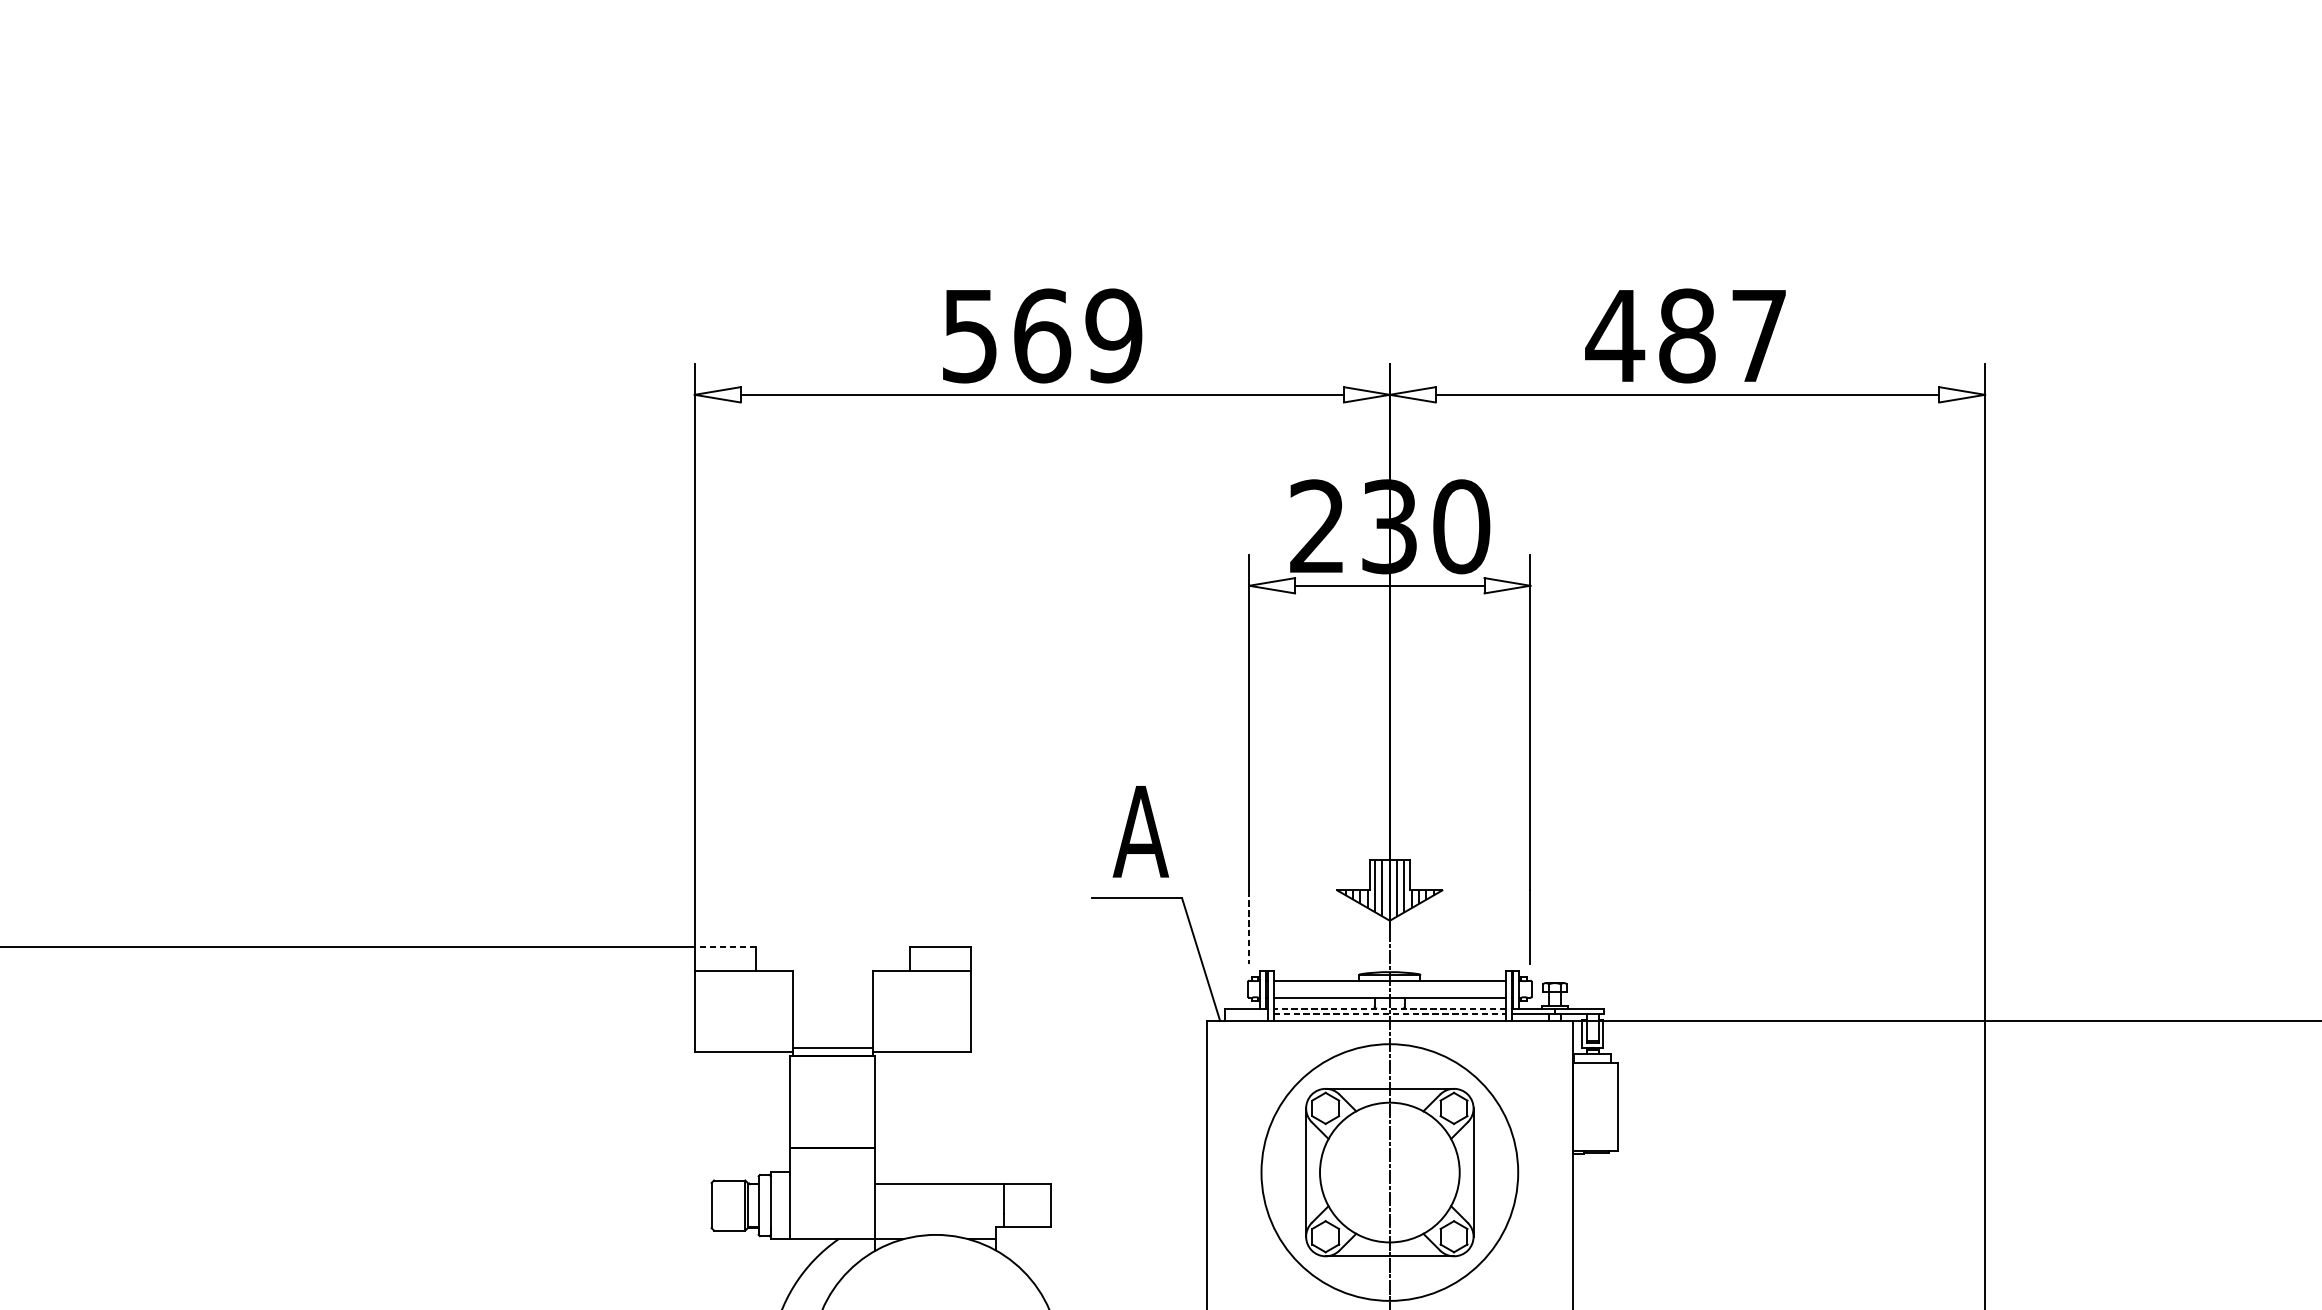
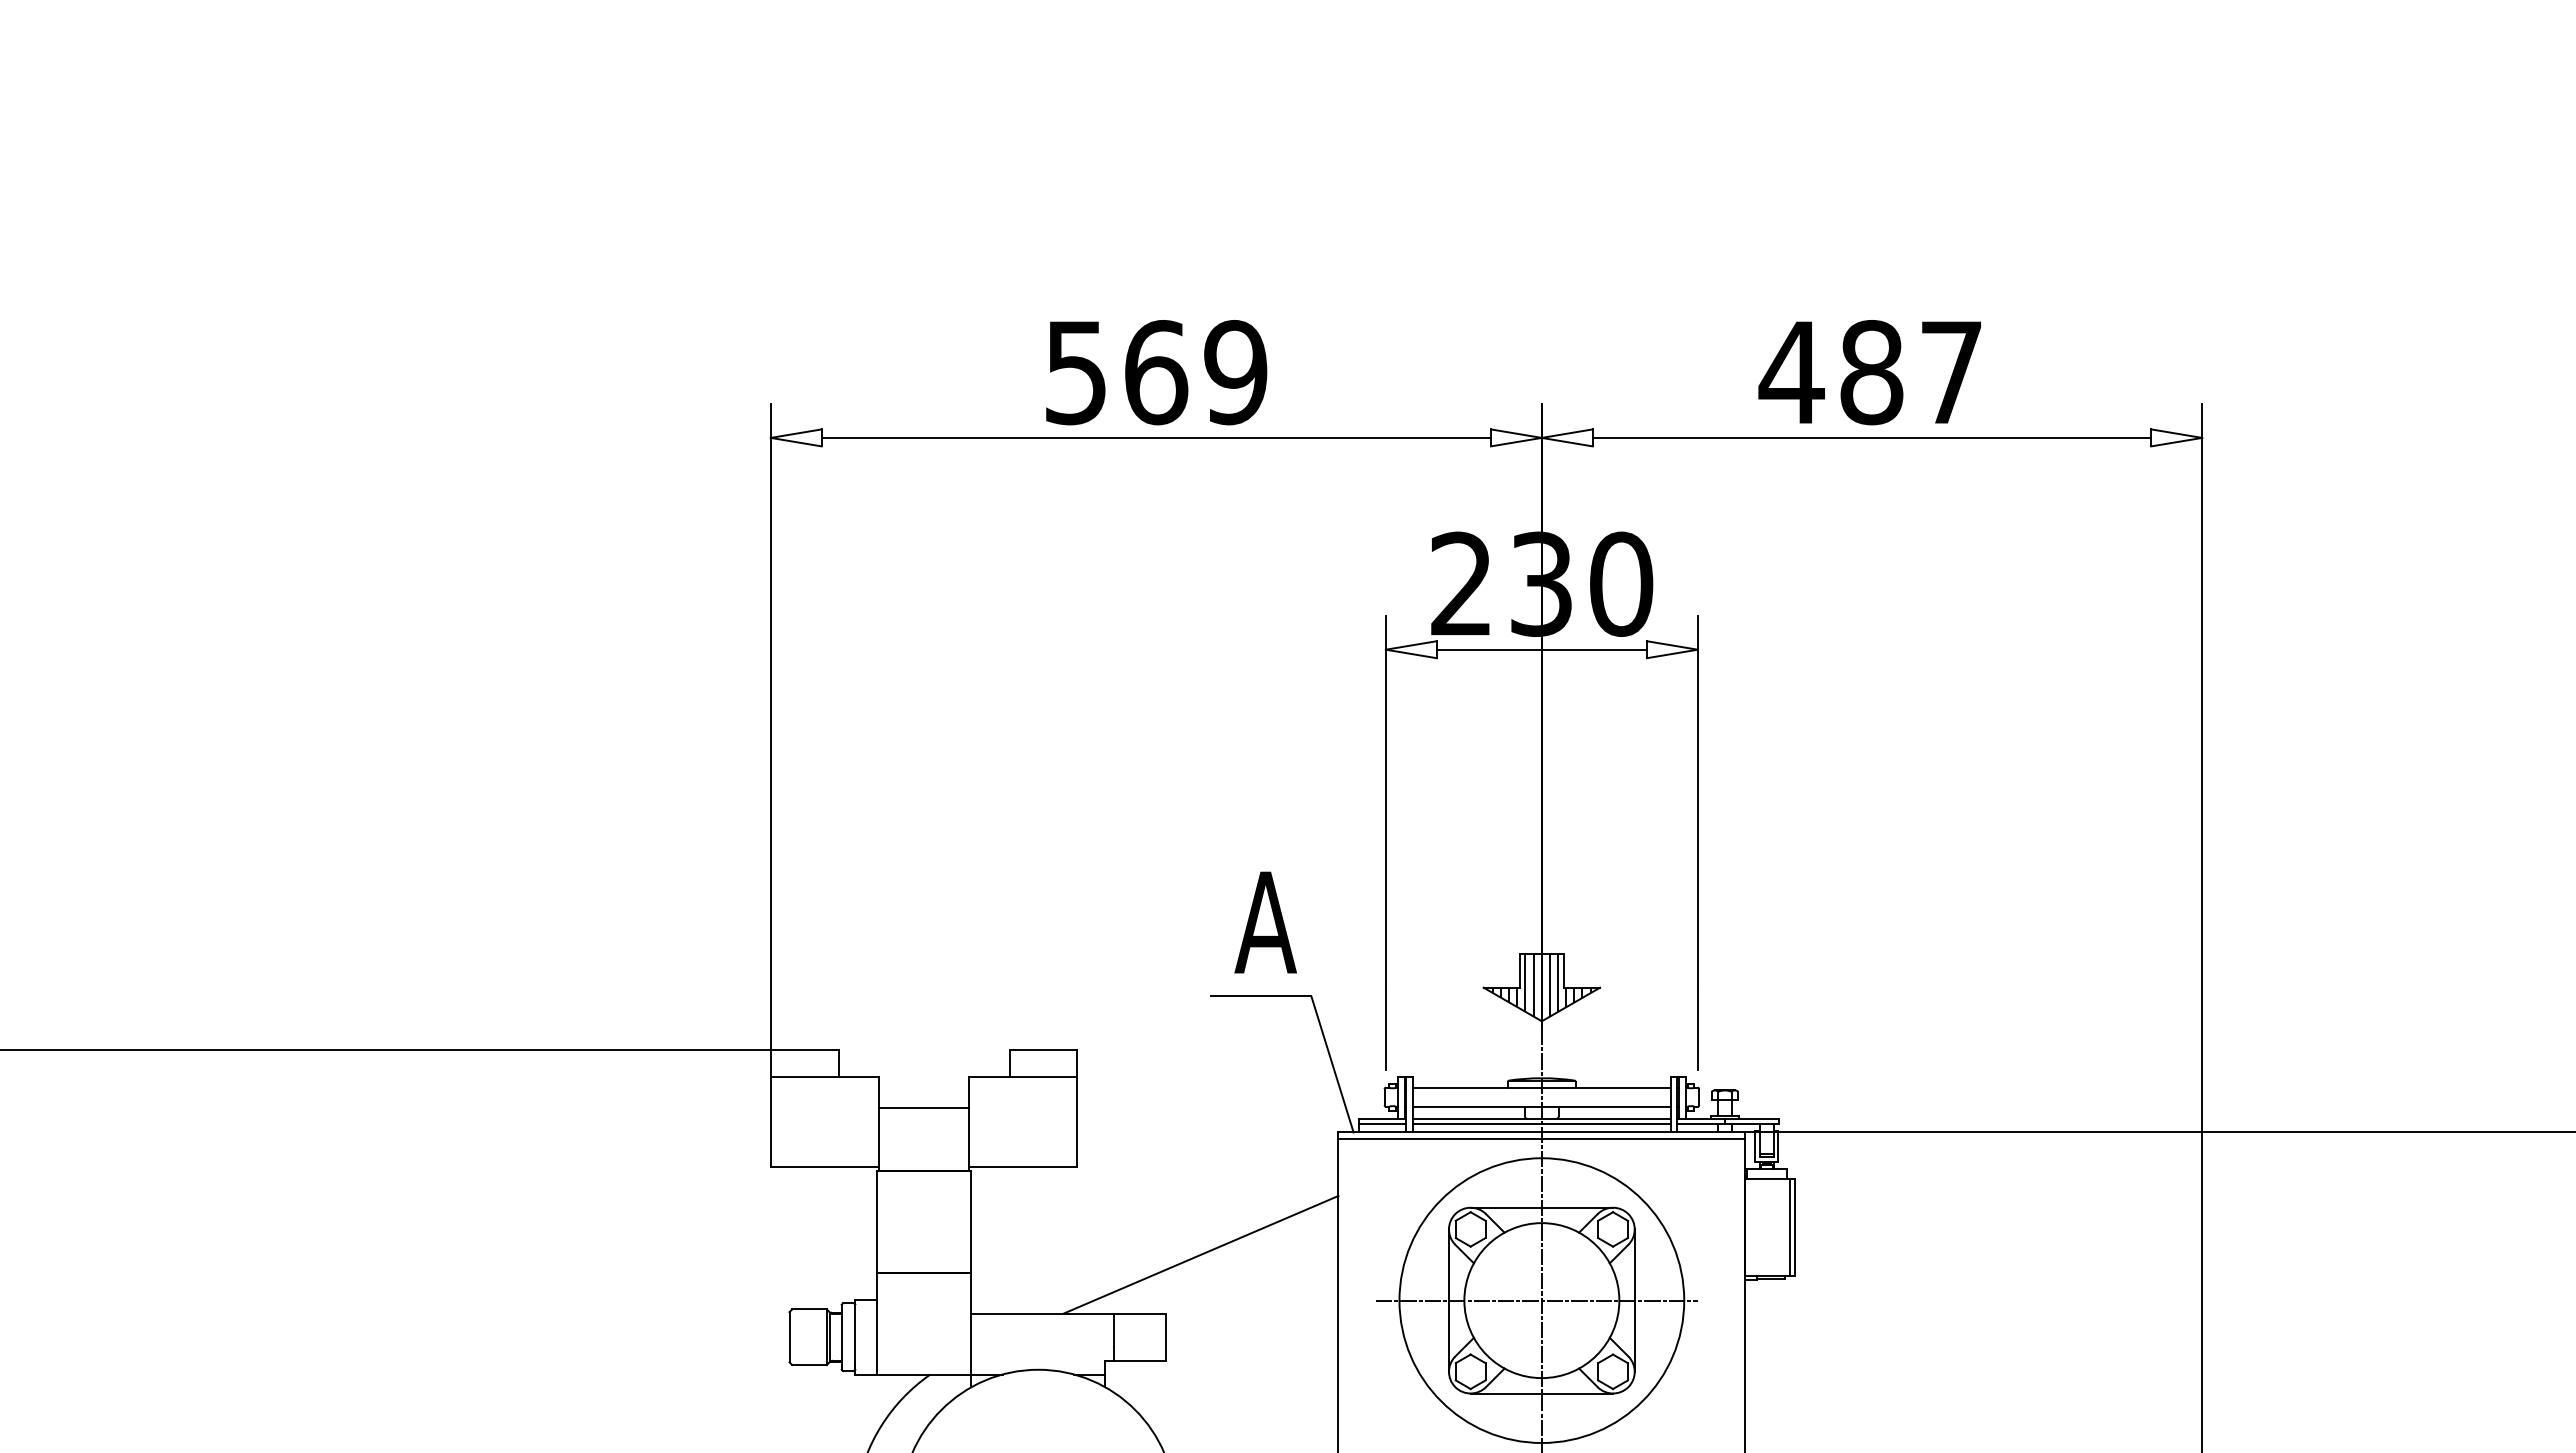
line: (1248, 927) -> (1385, 1028), dashed -> solid
line: (725, 947) -> (804, 1050), dashed -> solid
line: (1389, 1008) -> (1541, 1118), dashed -> solid
line: (1246, 1013) -> (1382, 1124), added
line: (1389, 1013) -> (1541, 1124), dashed -> solid
line: (1389, 1027) -> (1541, 1139), added
line: (832, 1048) -> (923, 1108), moved
line: (1614, 1106) -> (1790, 1227), added
line: (1082, 1130) -> (1200, 1254), added
line: (1385, 1172) -> (1536, 1300), added

